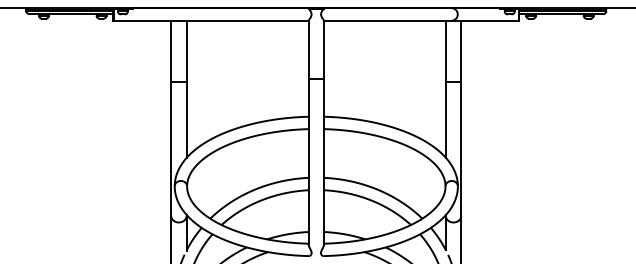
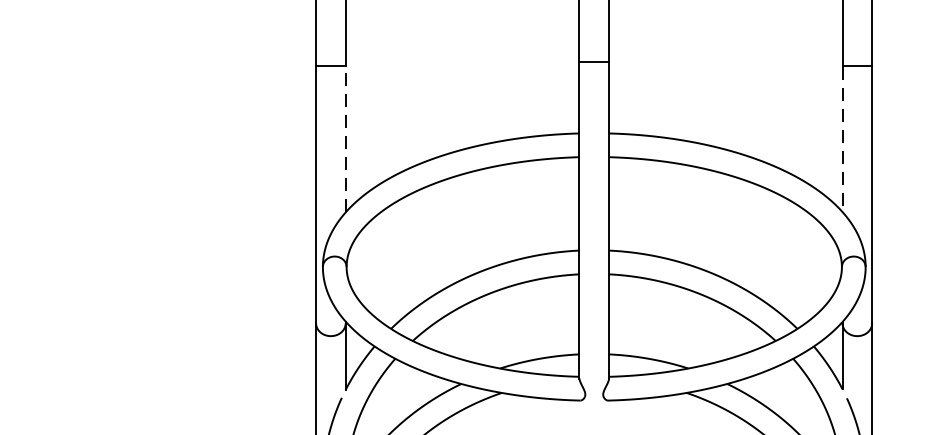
line: (186, 119) -> (345, 138), solid -> dashed
line: (445, 119) -> (841, 138), solid -> dashed

